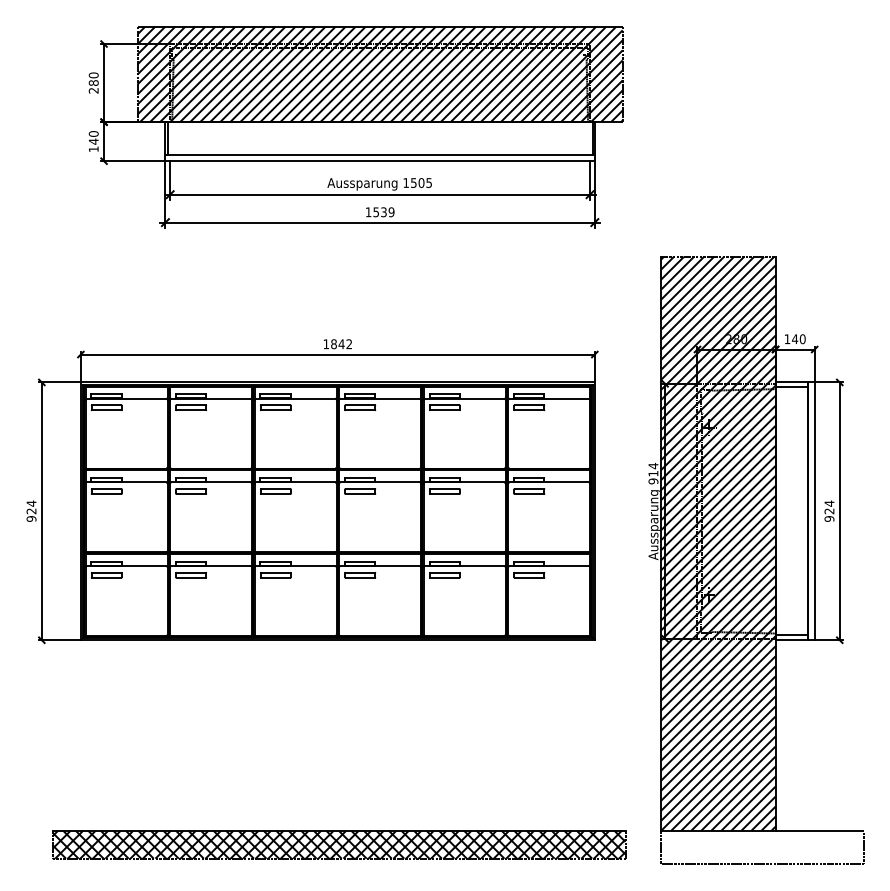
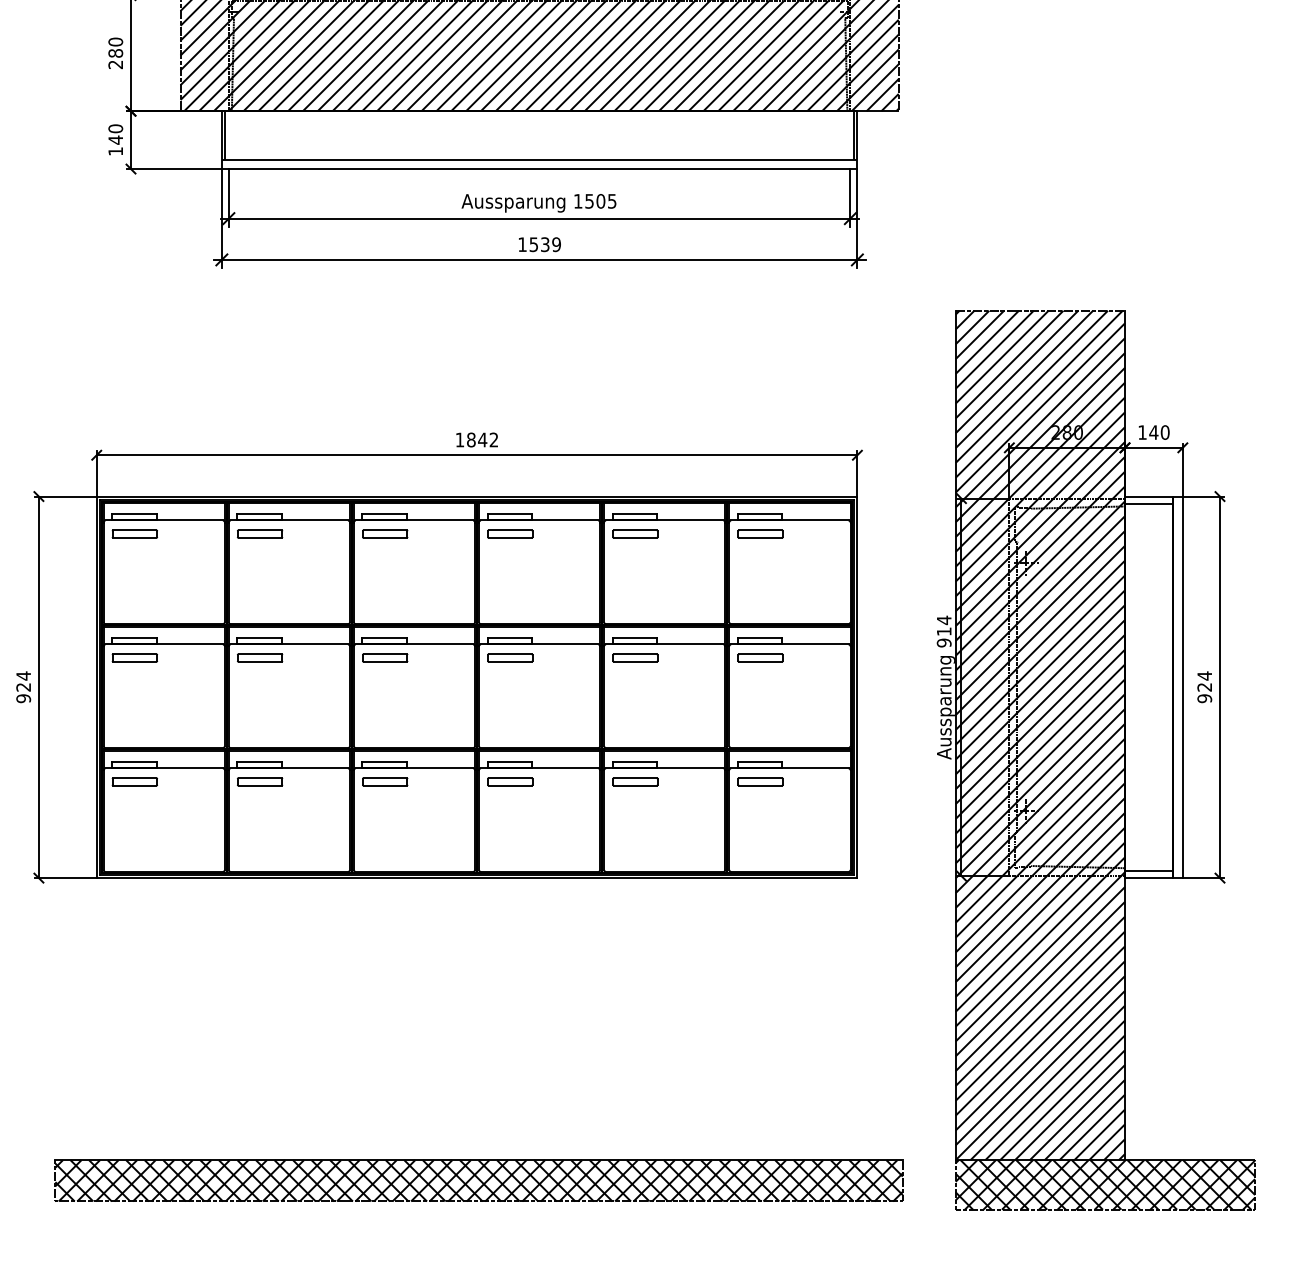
hatch: (762, 847) -> (1105, 1184), added

